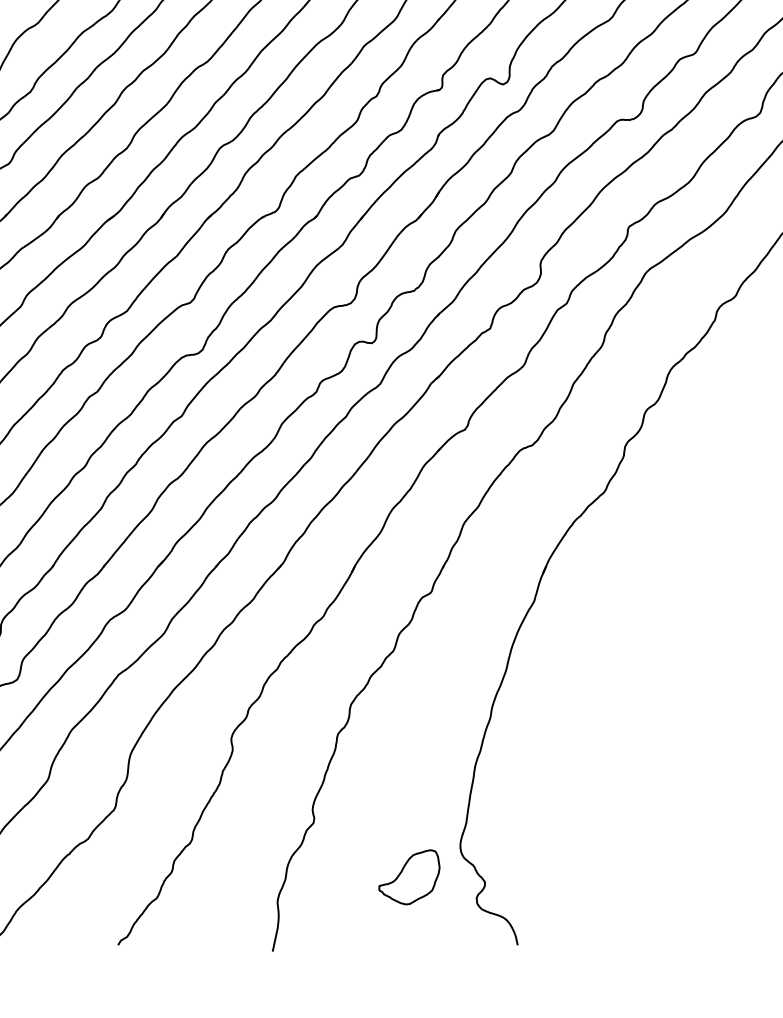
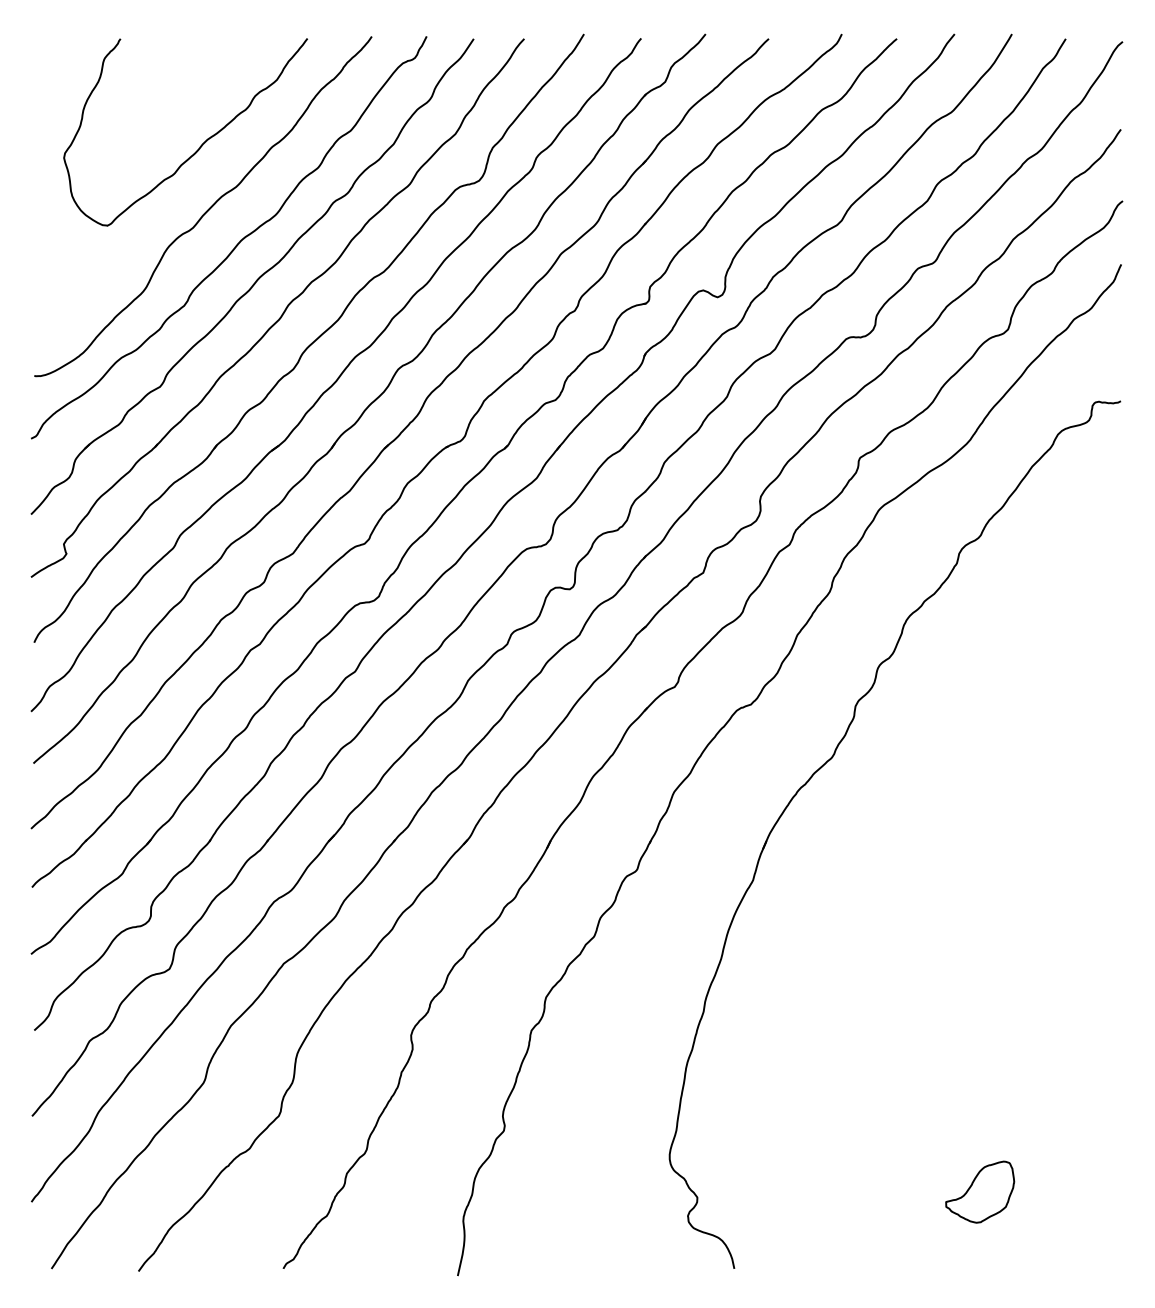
part: (409, 876) -> (980, 1191), moved

